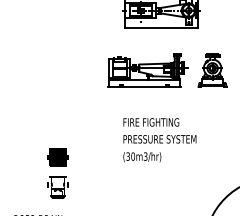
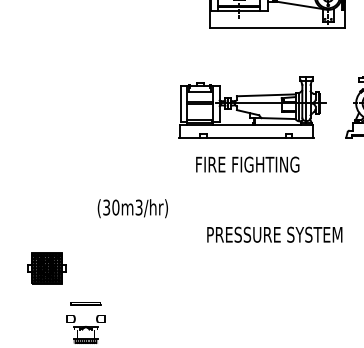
text: (151, 122) -> (248, 164), moved
part: (57, 157) -> (46, 268), moved
text: (142, 157) -> (133, 209), moved

